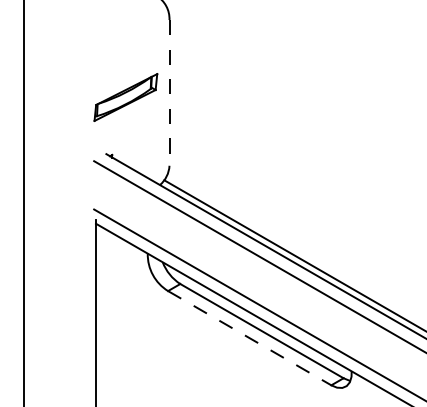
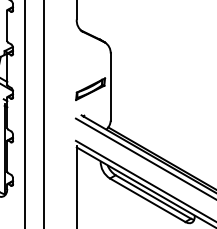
line: (169, 93) -> (110, 87), dashed -> solid
line: (251, 338) -> (148, 200), dashed -> solid

